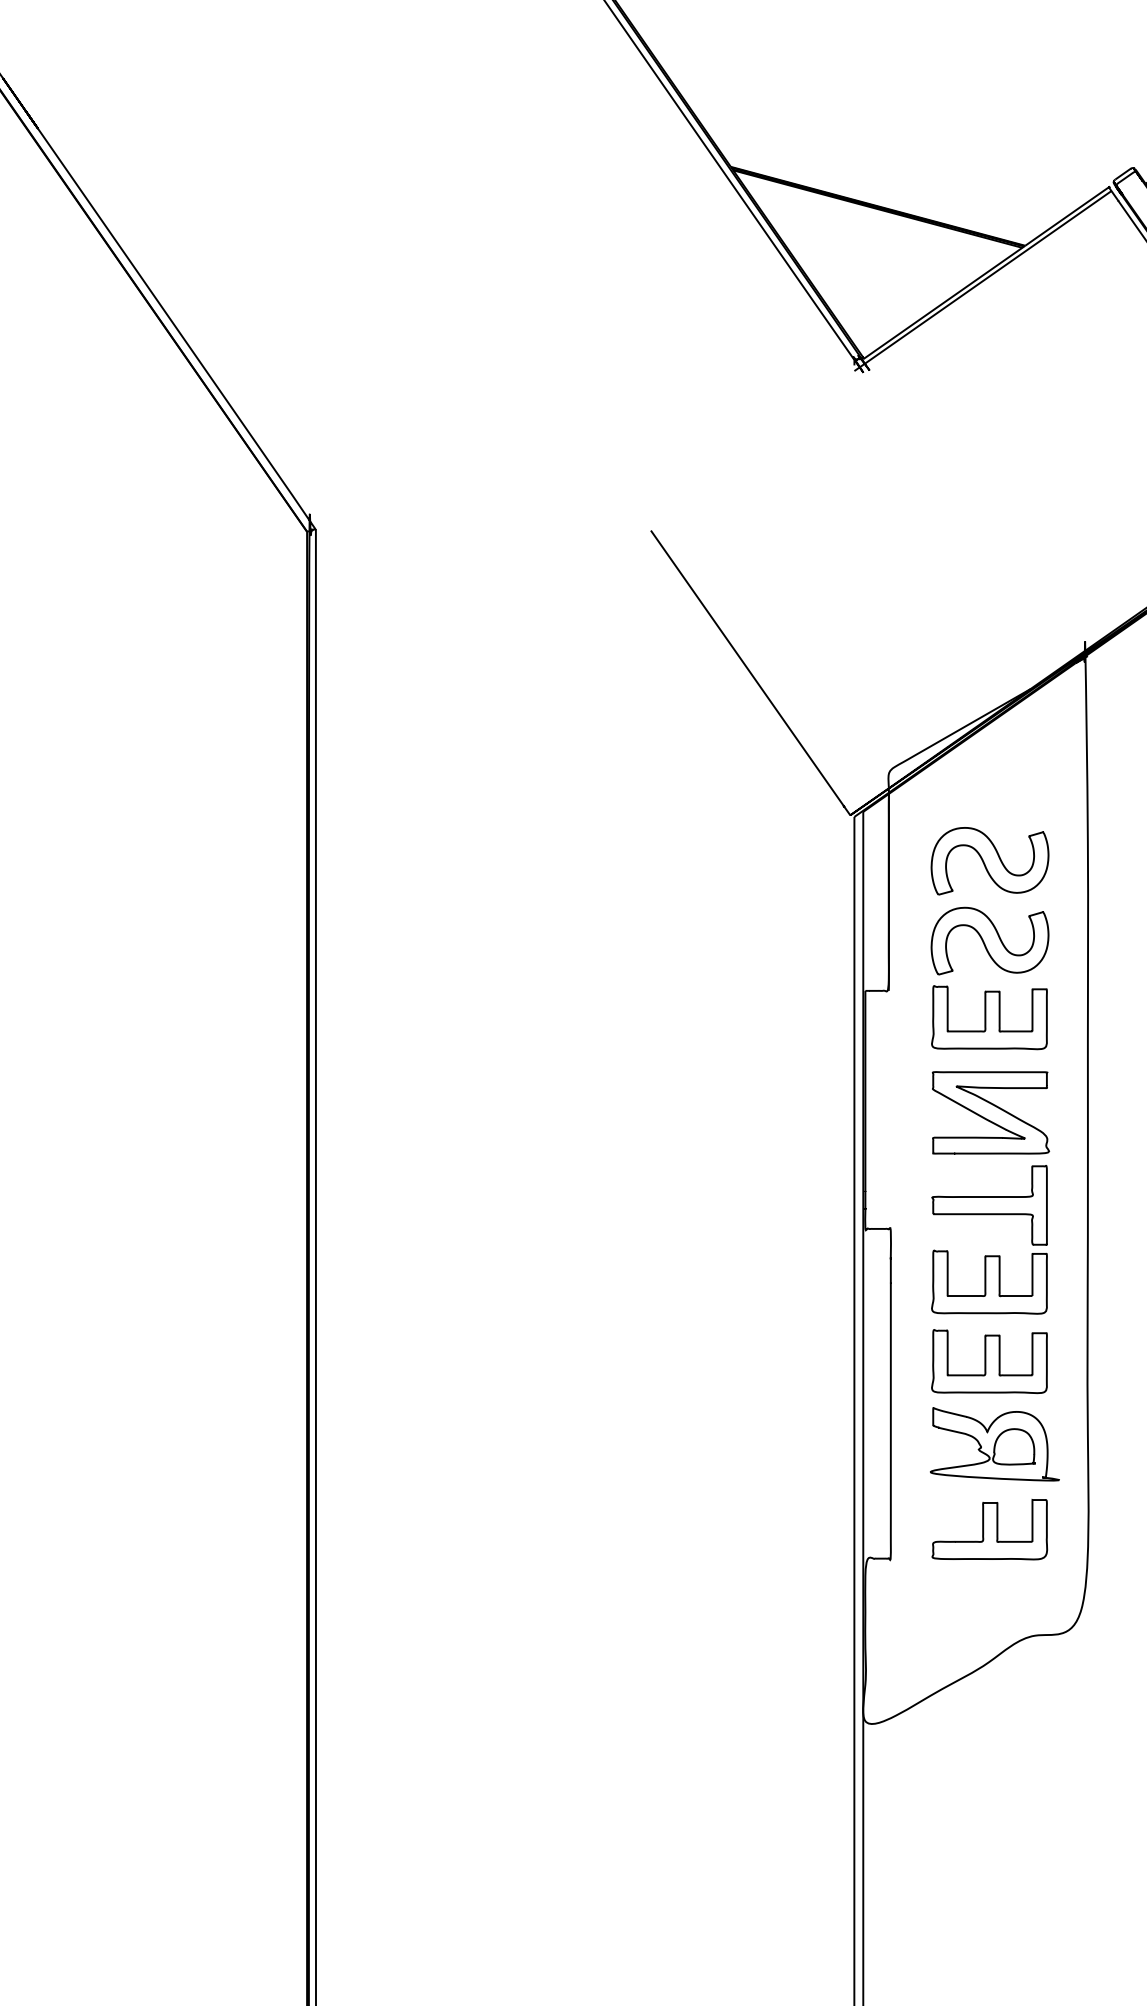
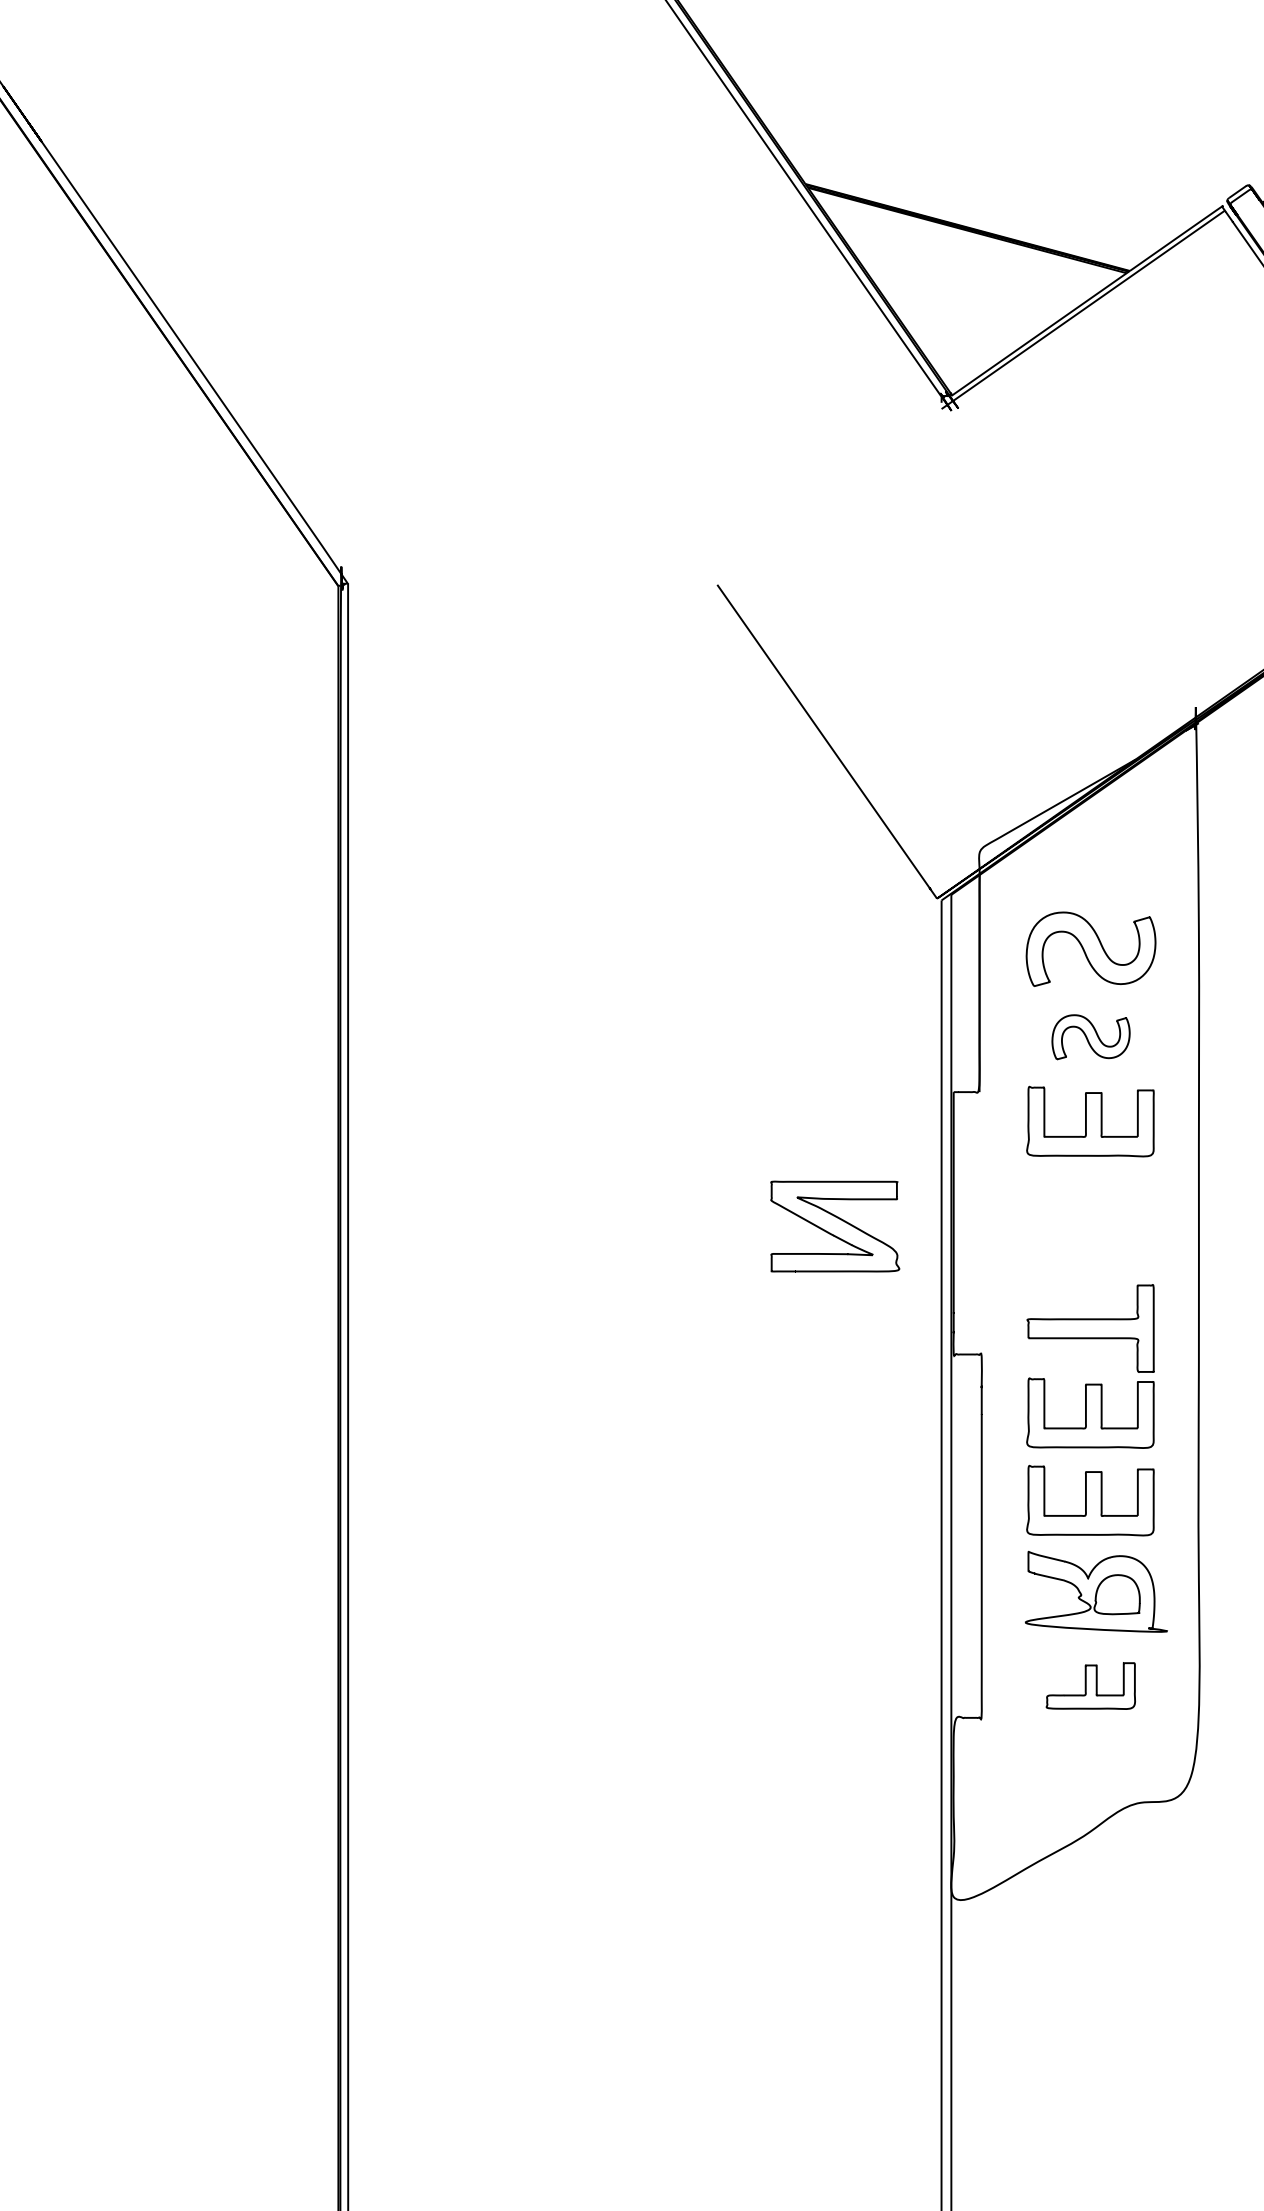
part: (989, 940) -> (1090, 1036), size x0.6
part: (990, 1112) -> (834, 1226), moved
part: (989, 1529) -> (1090, 1685), size x0.7

